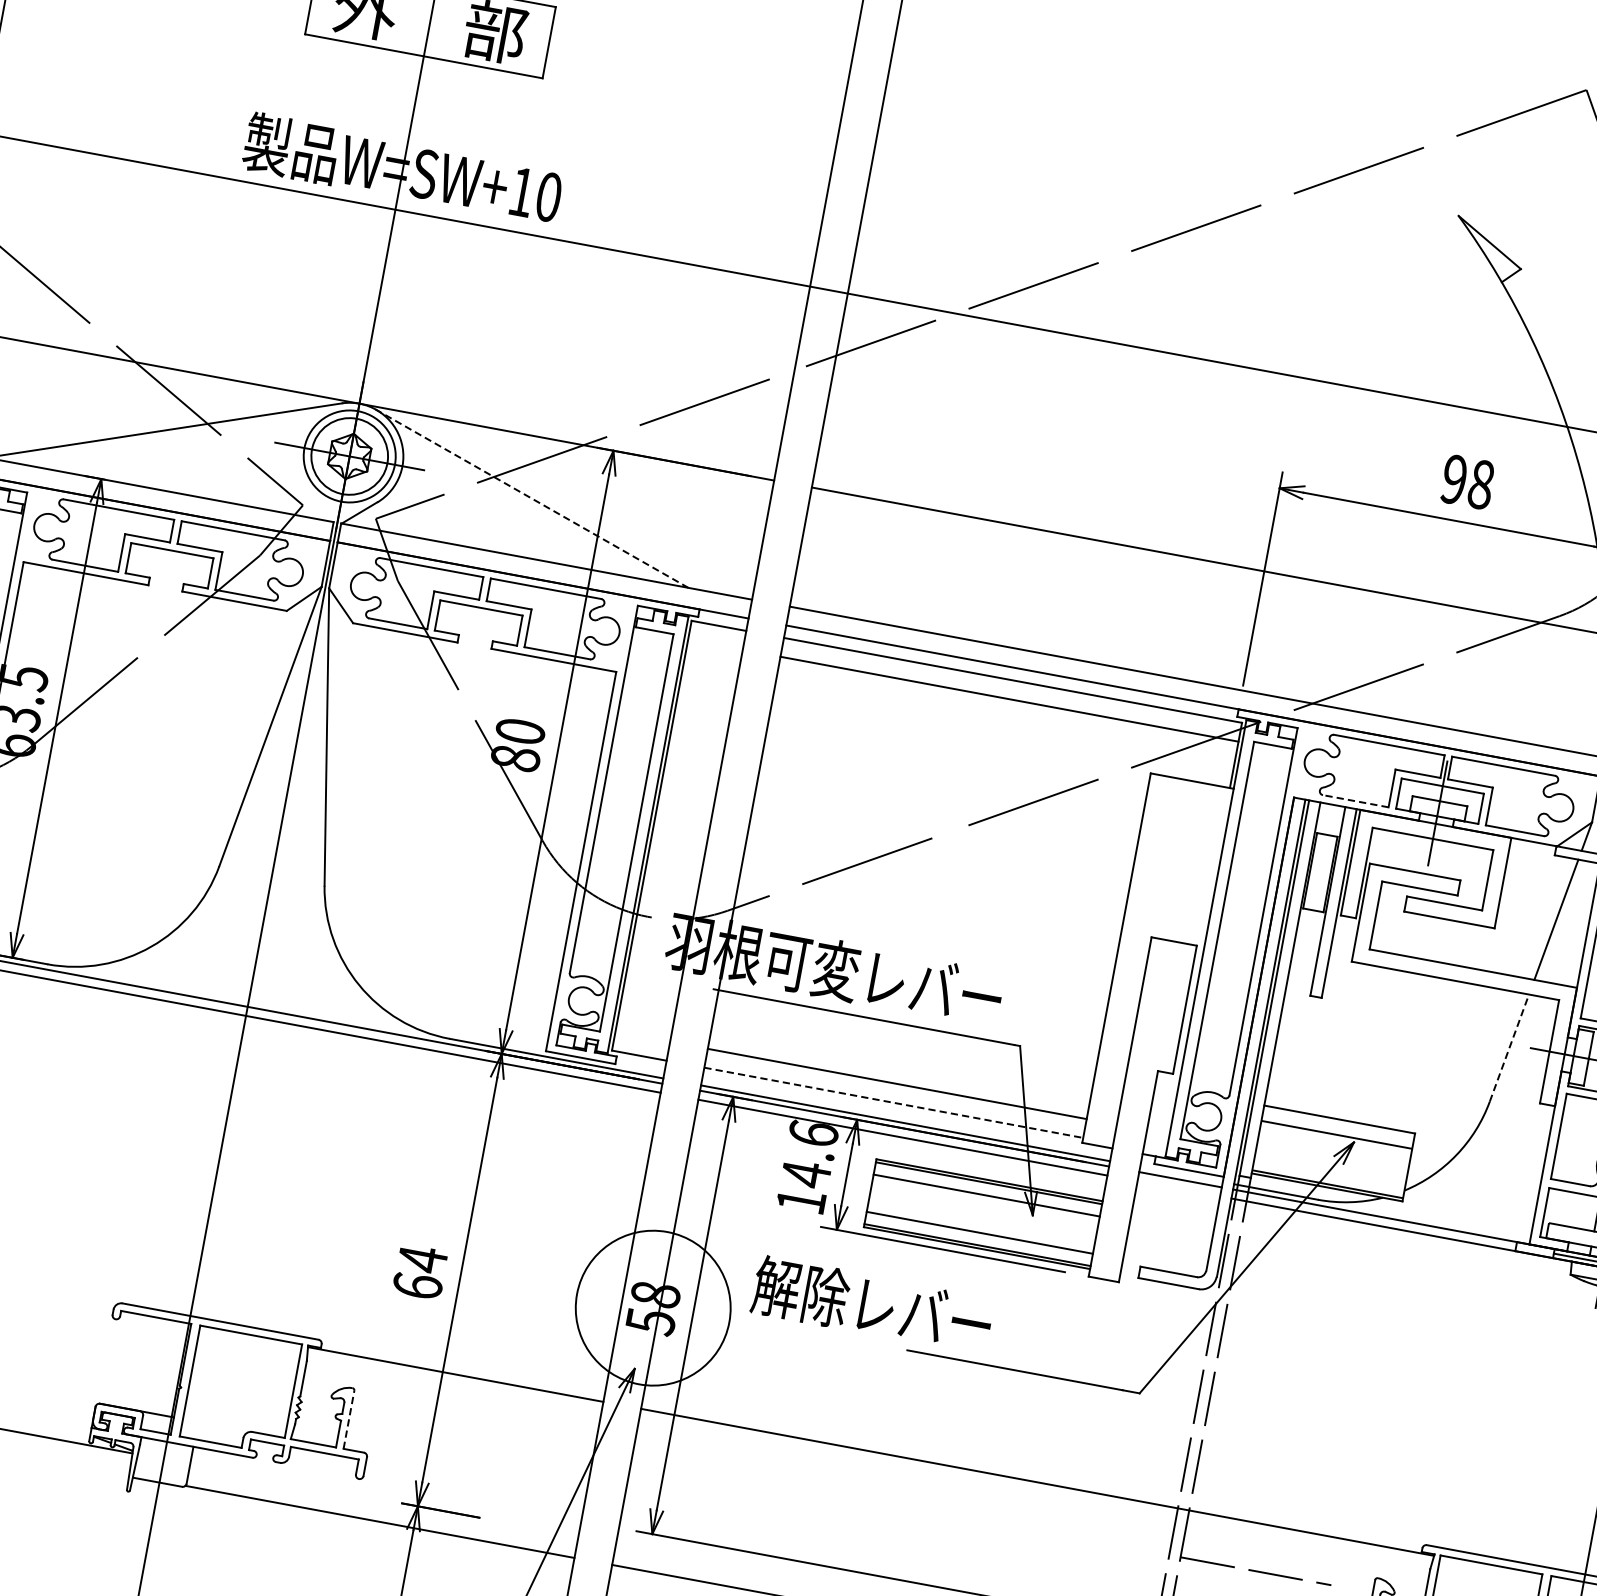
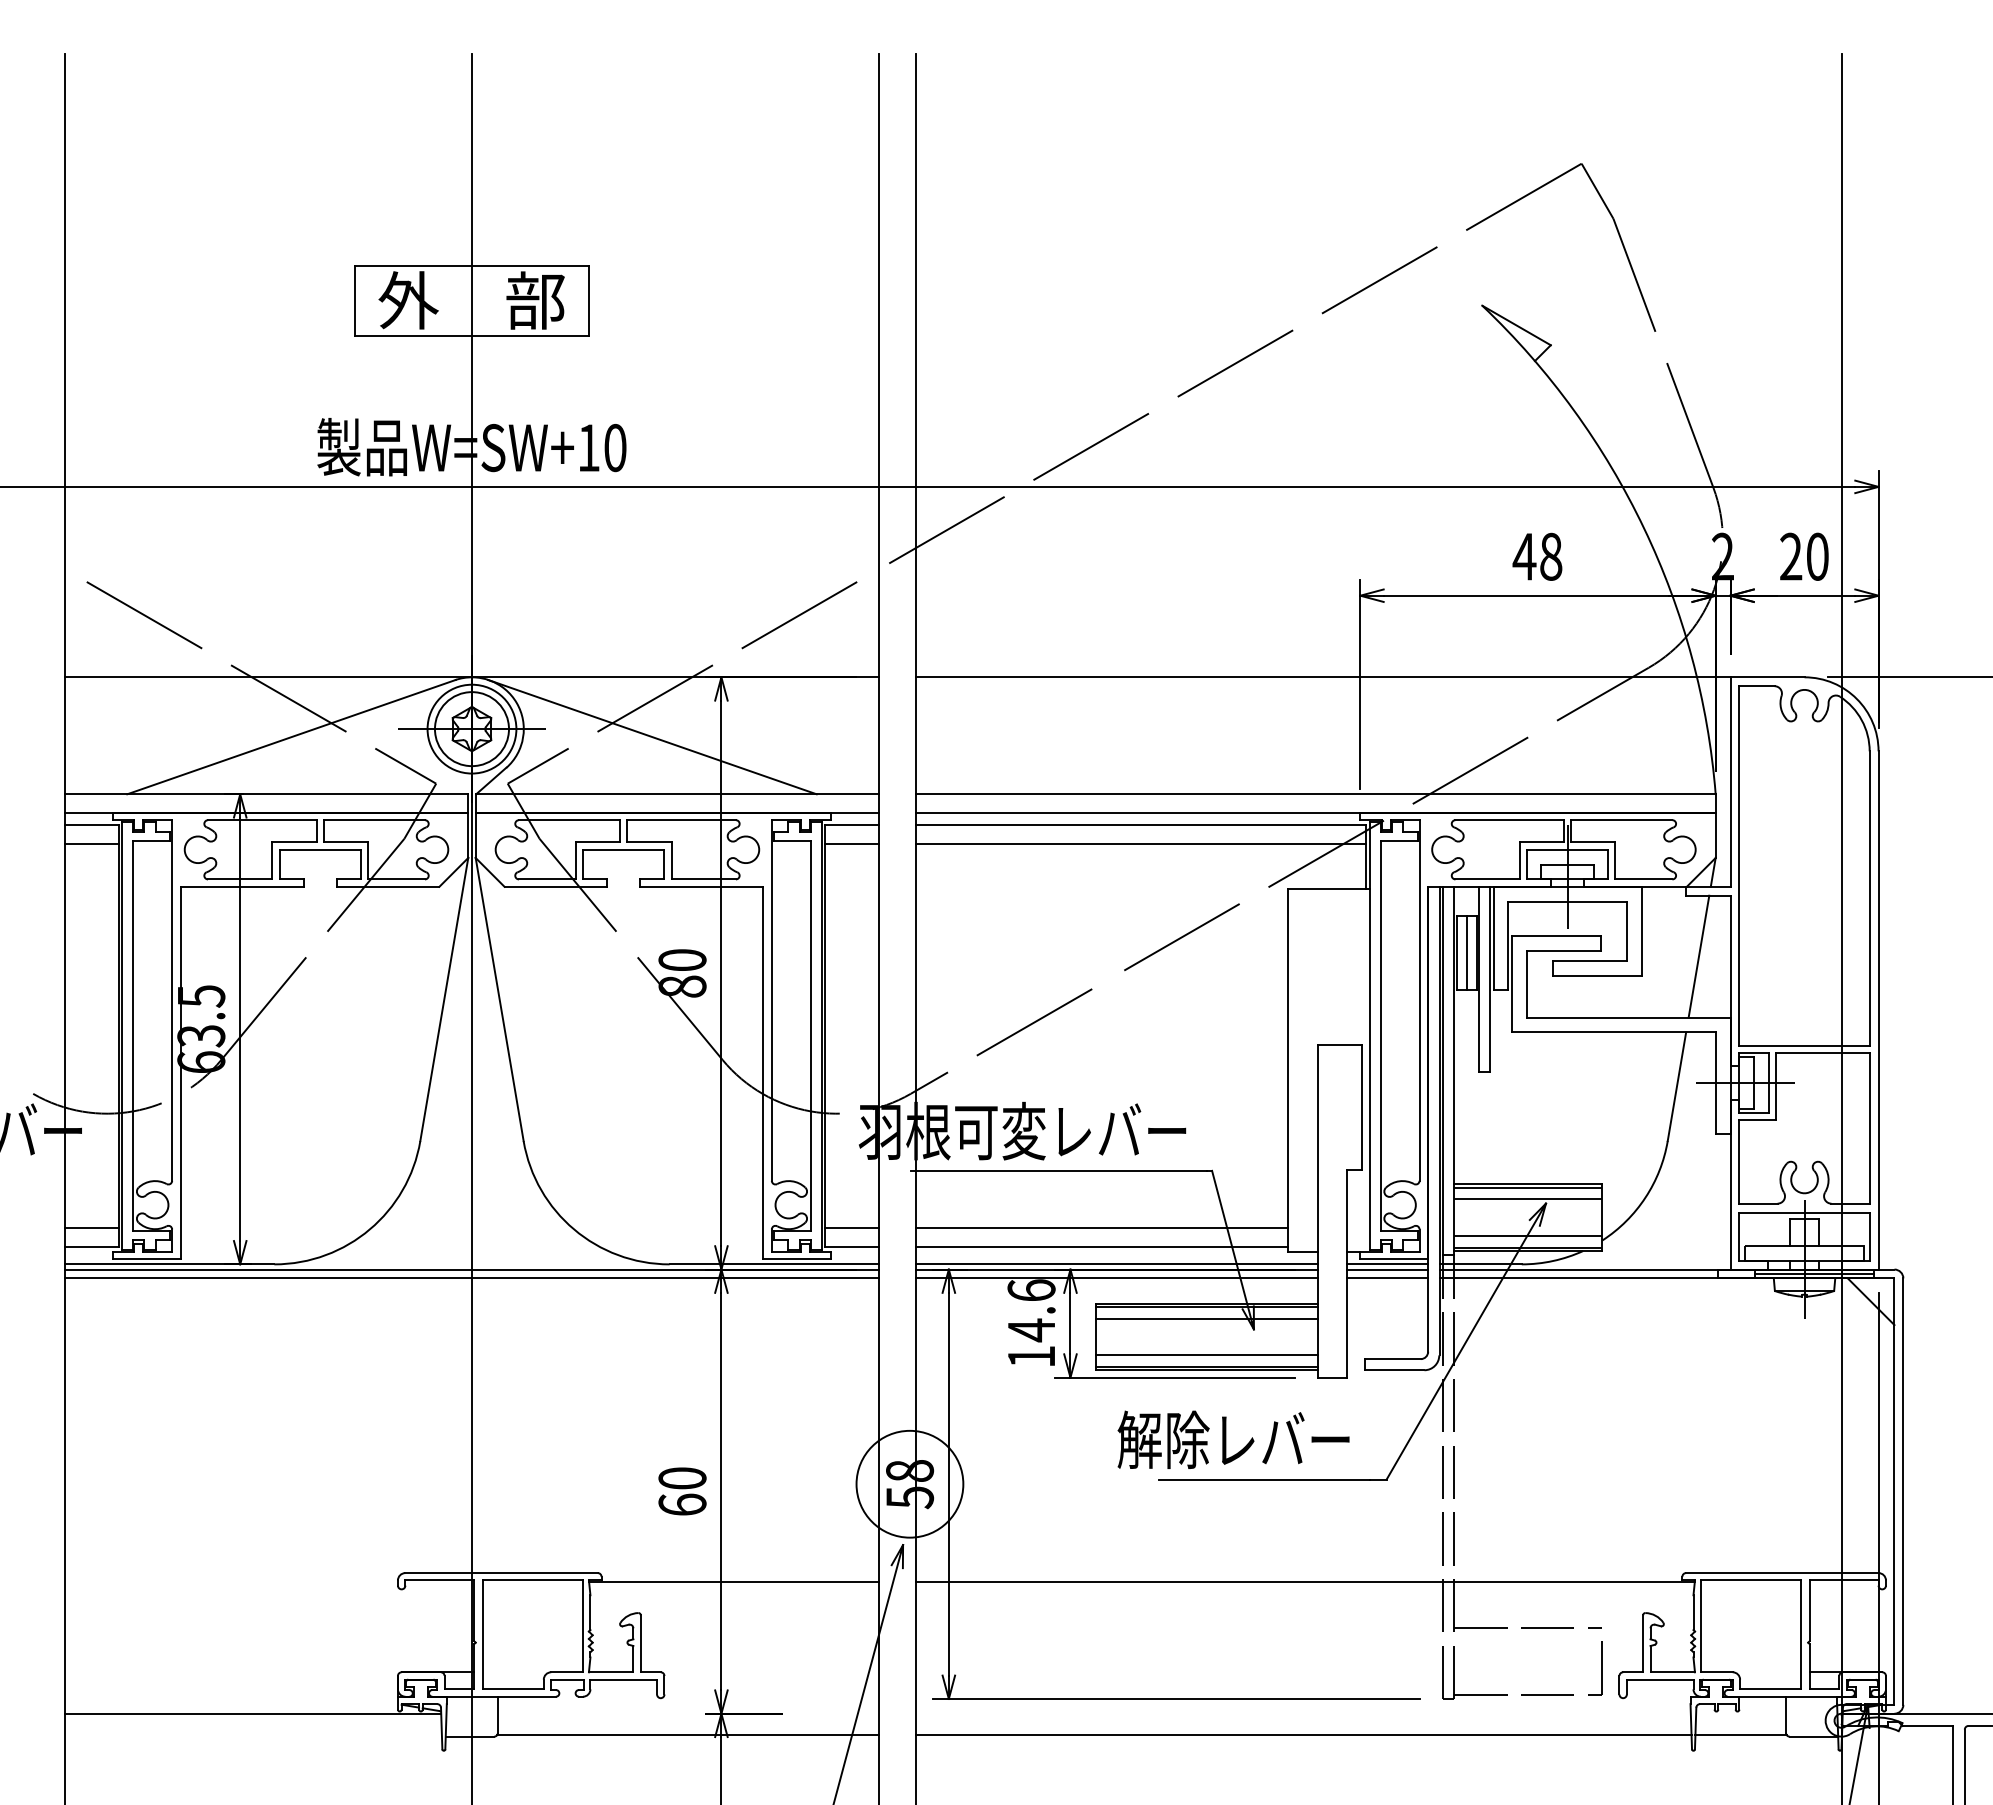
text: (1454, 479) -> (1524, 556), 98 -> 48
line: (531, 499) -> (652, 737), dashed -> solid
line: (715, 644) -> (852, 843), added
line: (1355, 801) -> (1487, 879), dashed -> solid
line: (1320, 872) -> (1466, 953), added
line: (642, 1036) -> (852, 1228), added
line: (1510, 1047) -> (1677, 1086), dashed -> solid
line: (894, 1102) -> (1102, 1246), dashed -> solid
line: (1339, 1122) -> (1528, 1187), added
line: (1329, 1172) -> (1528, 1236), added
line: (1181, 1174) -> (1387, 1264), added
line: (1178, 1188) -> (1387, 1278), added
text: (422, 1259) -> (682, 1478), 64 -> 60
text: (872, 1304) -> (1233, 1439), moved
circle: (652, 1307) -> (909, 1483), size x0.71
line: (348, 1419) -> (640, 1643), dashed -> solid

